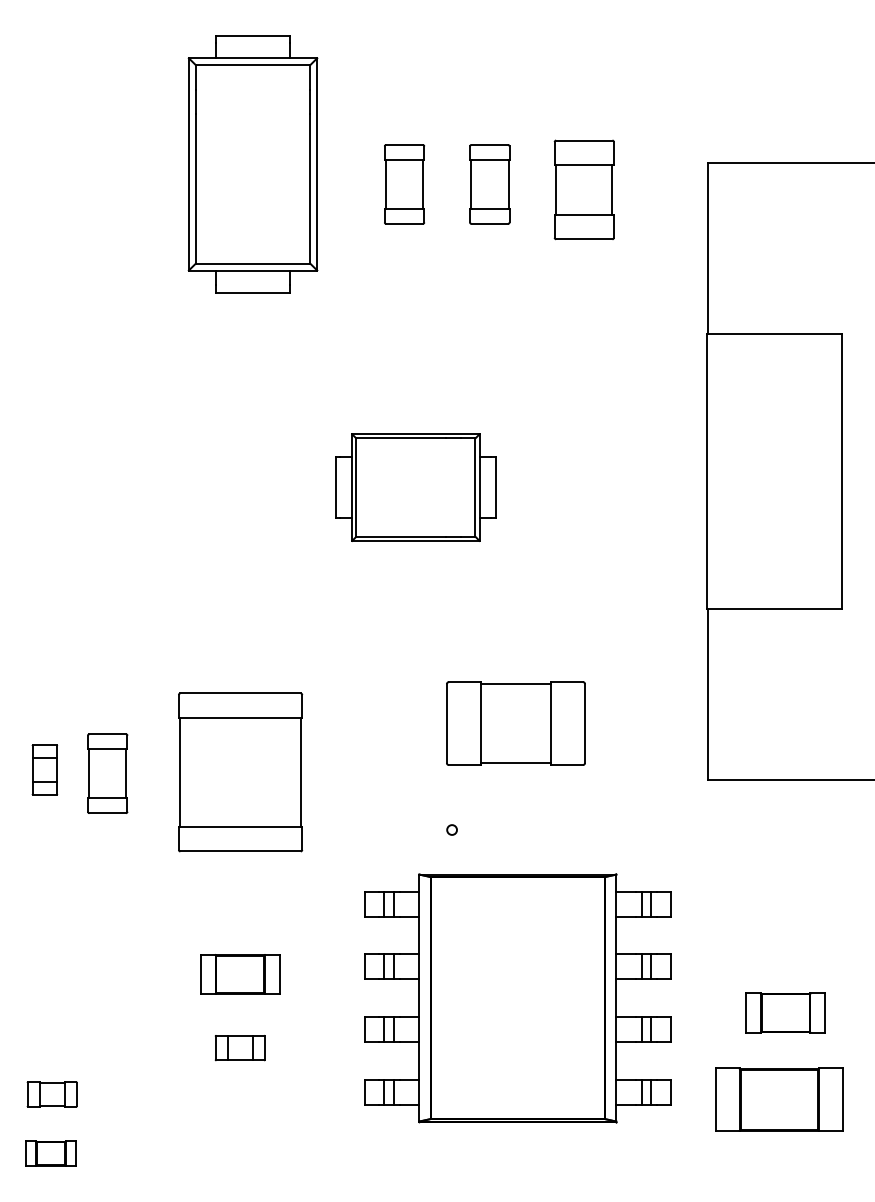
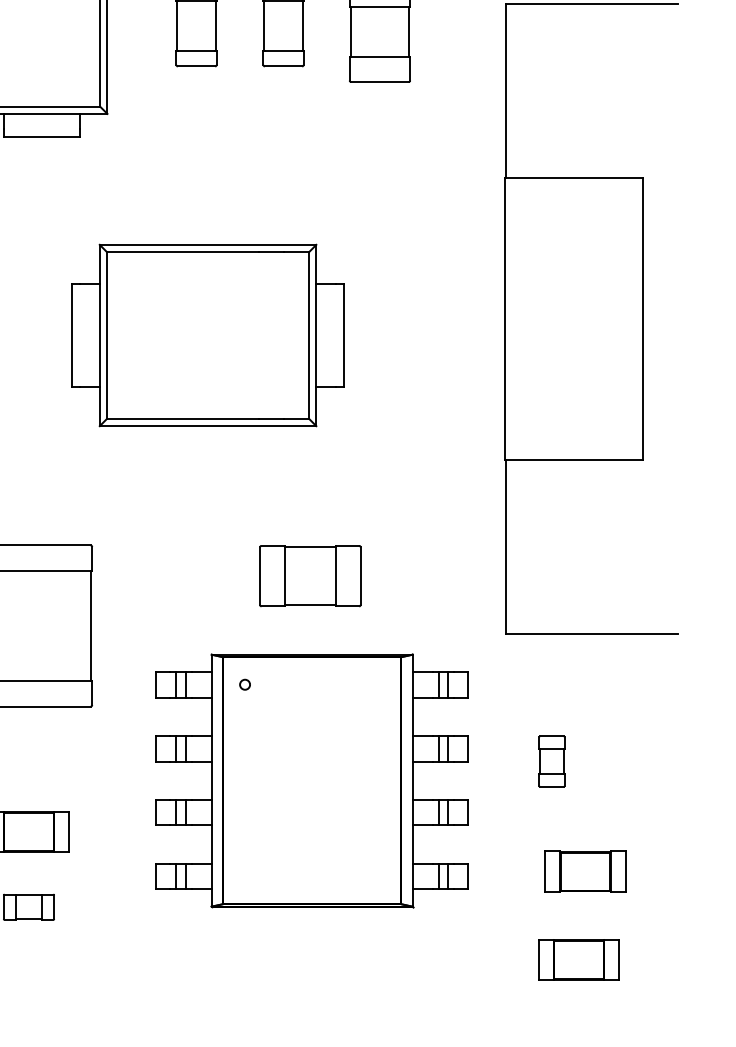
part: (415, 487) -> (207, 335), size x1.67
part: (516, 723) -> (310, 576), size x0.71
part: (752, 904) -> (551, 760), added
part: (517, 998) -> (311, 781), moved
part: (779, 1099) -> (579, 959), size x0.62

